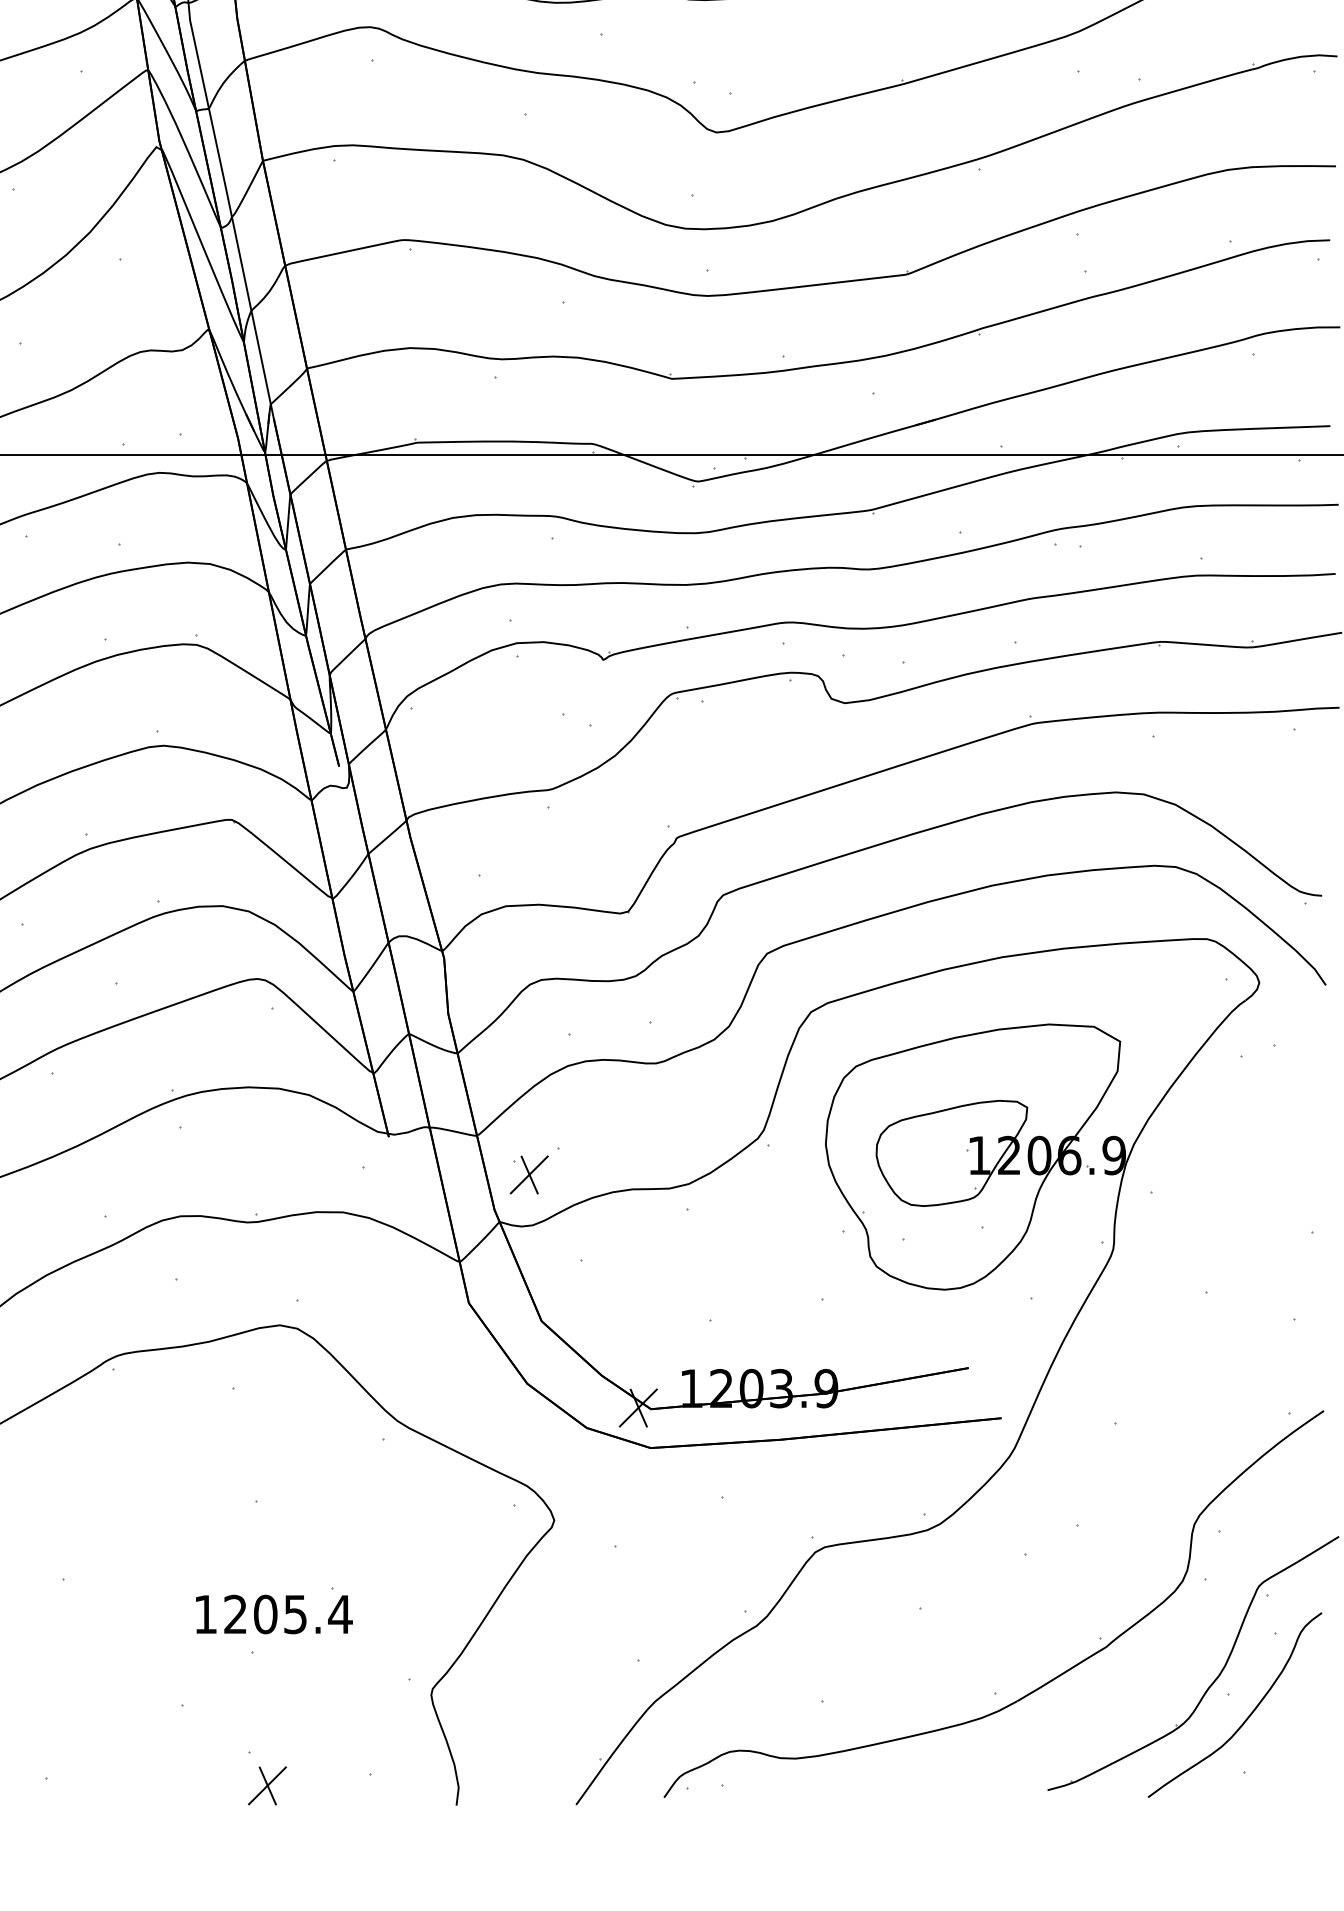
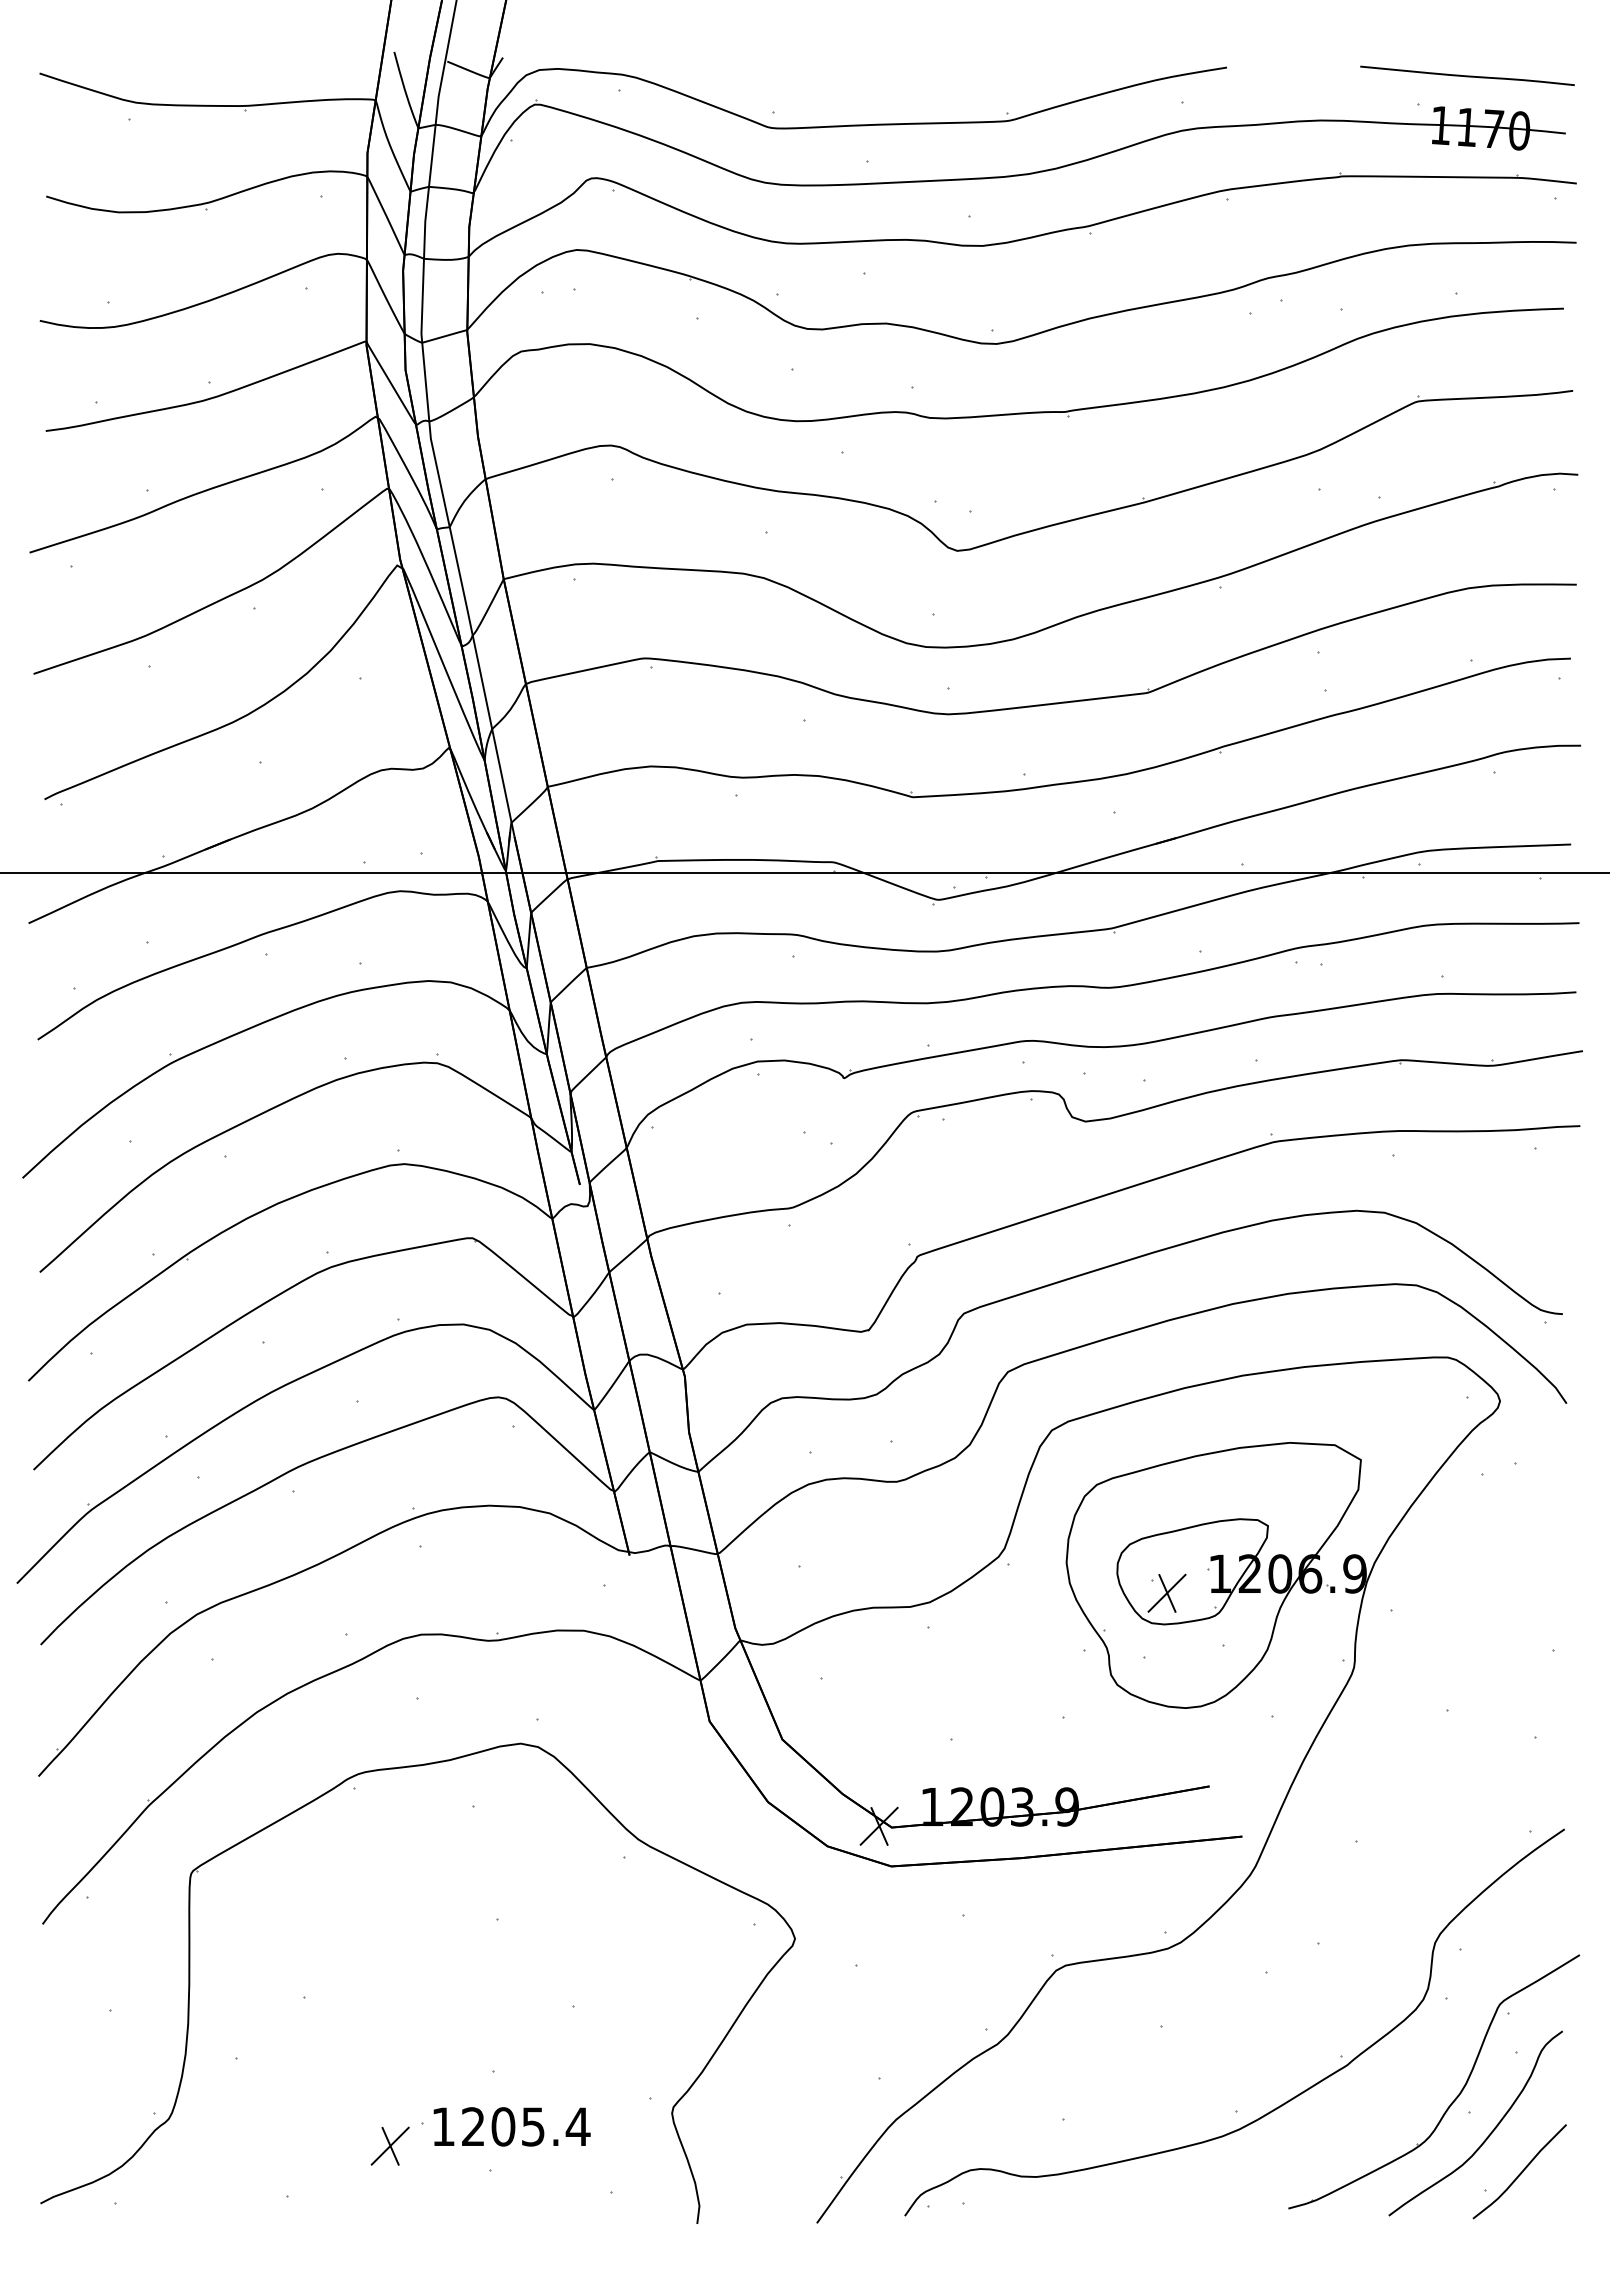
part: (528, 1174) -> (1166, 1592), moved
text: (273, 1614) -> (511, 2126), moved
curve: (1279, 1754) -> (1520, 2172), added
part: (266, 1785) -> (389, 2145), moved

